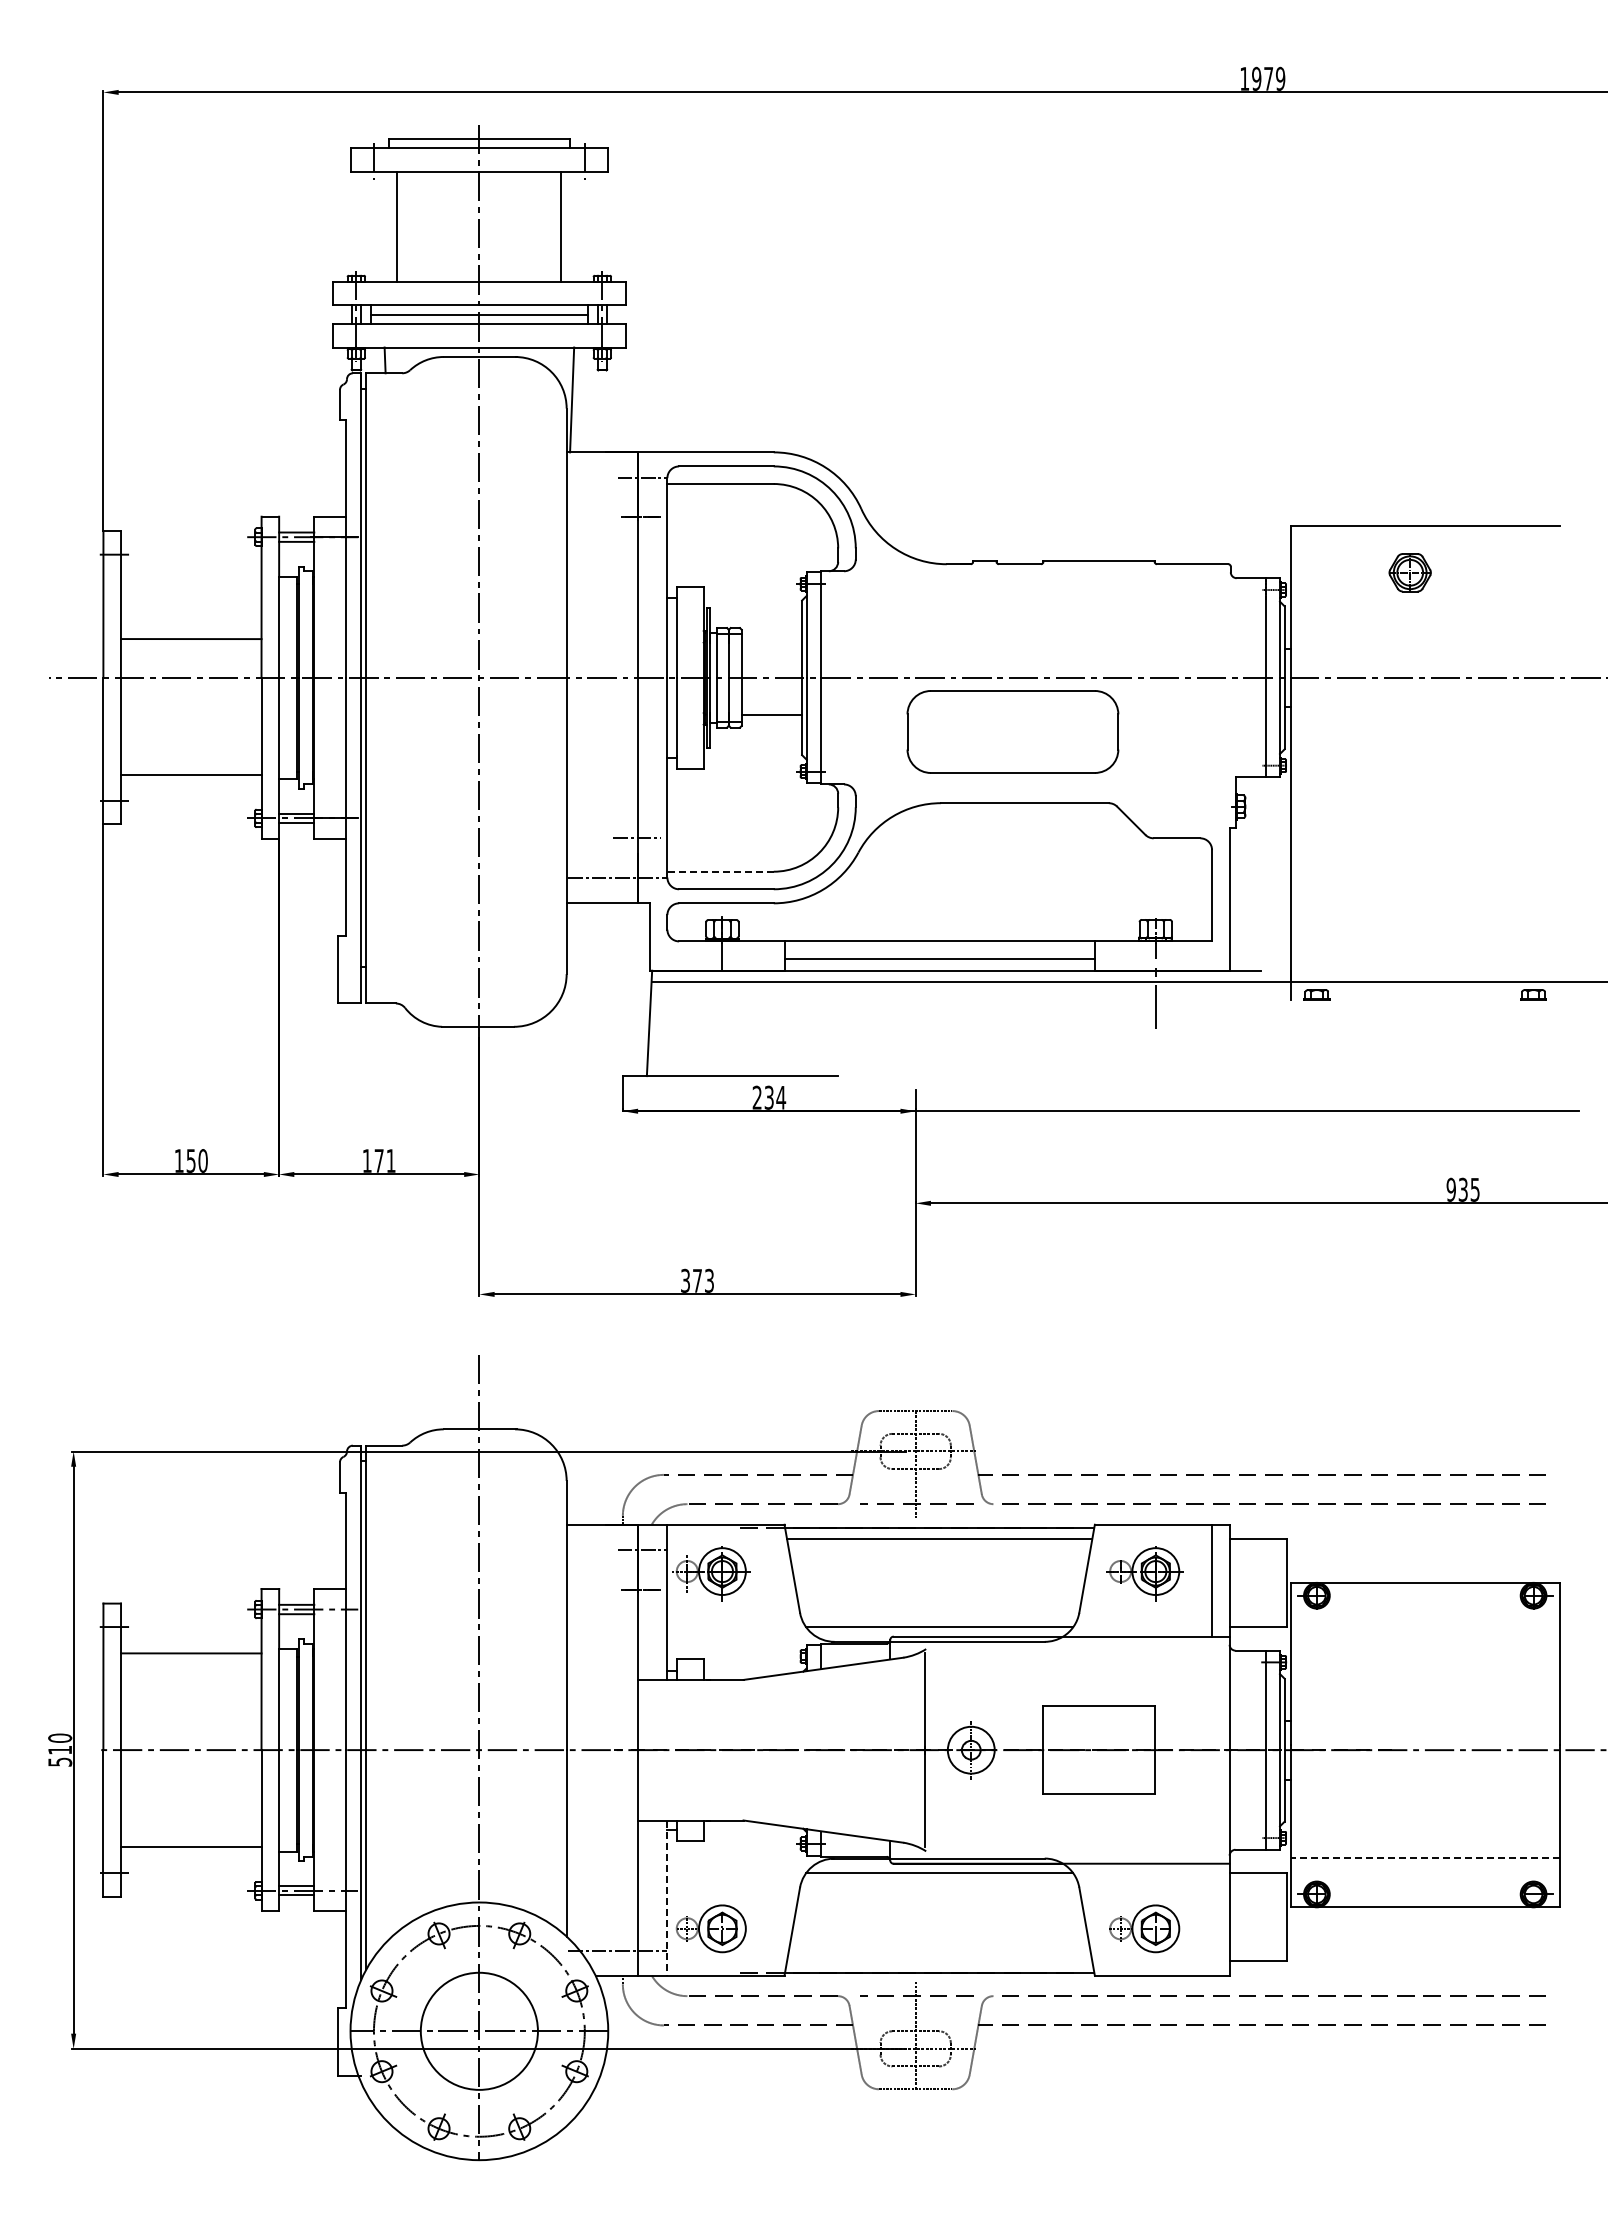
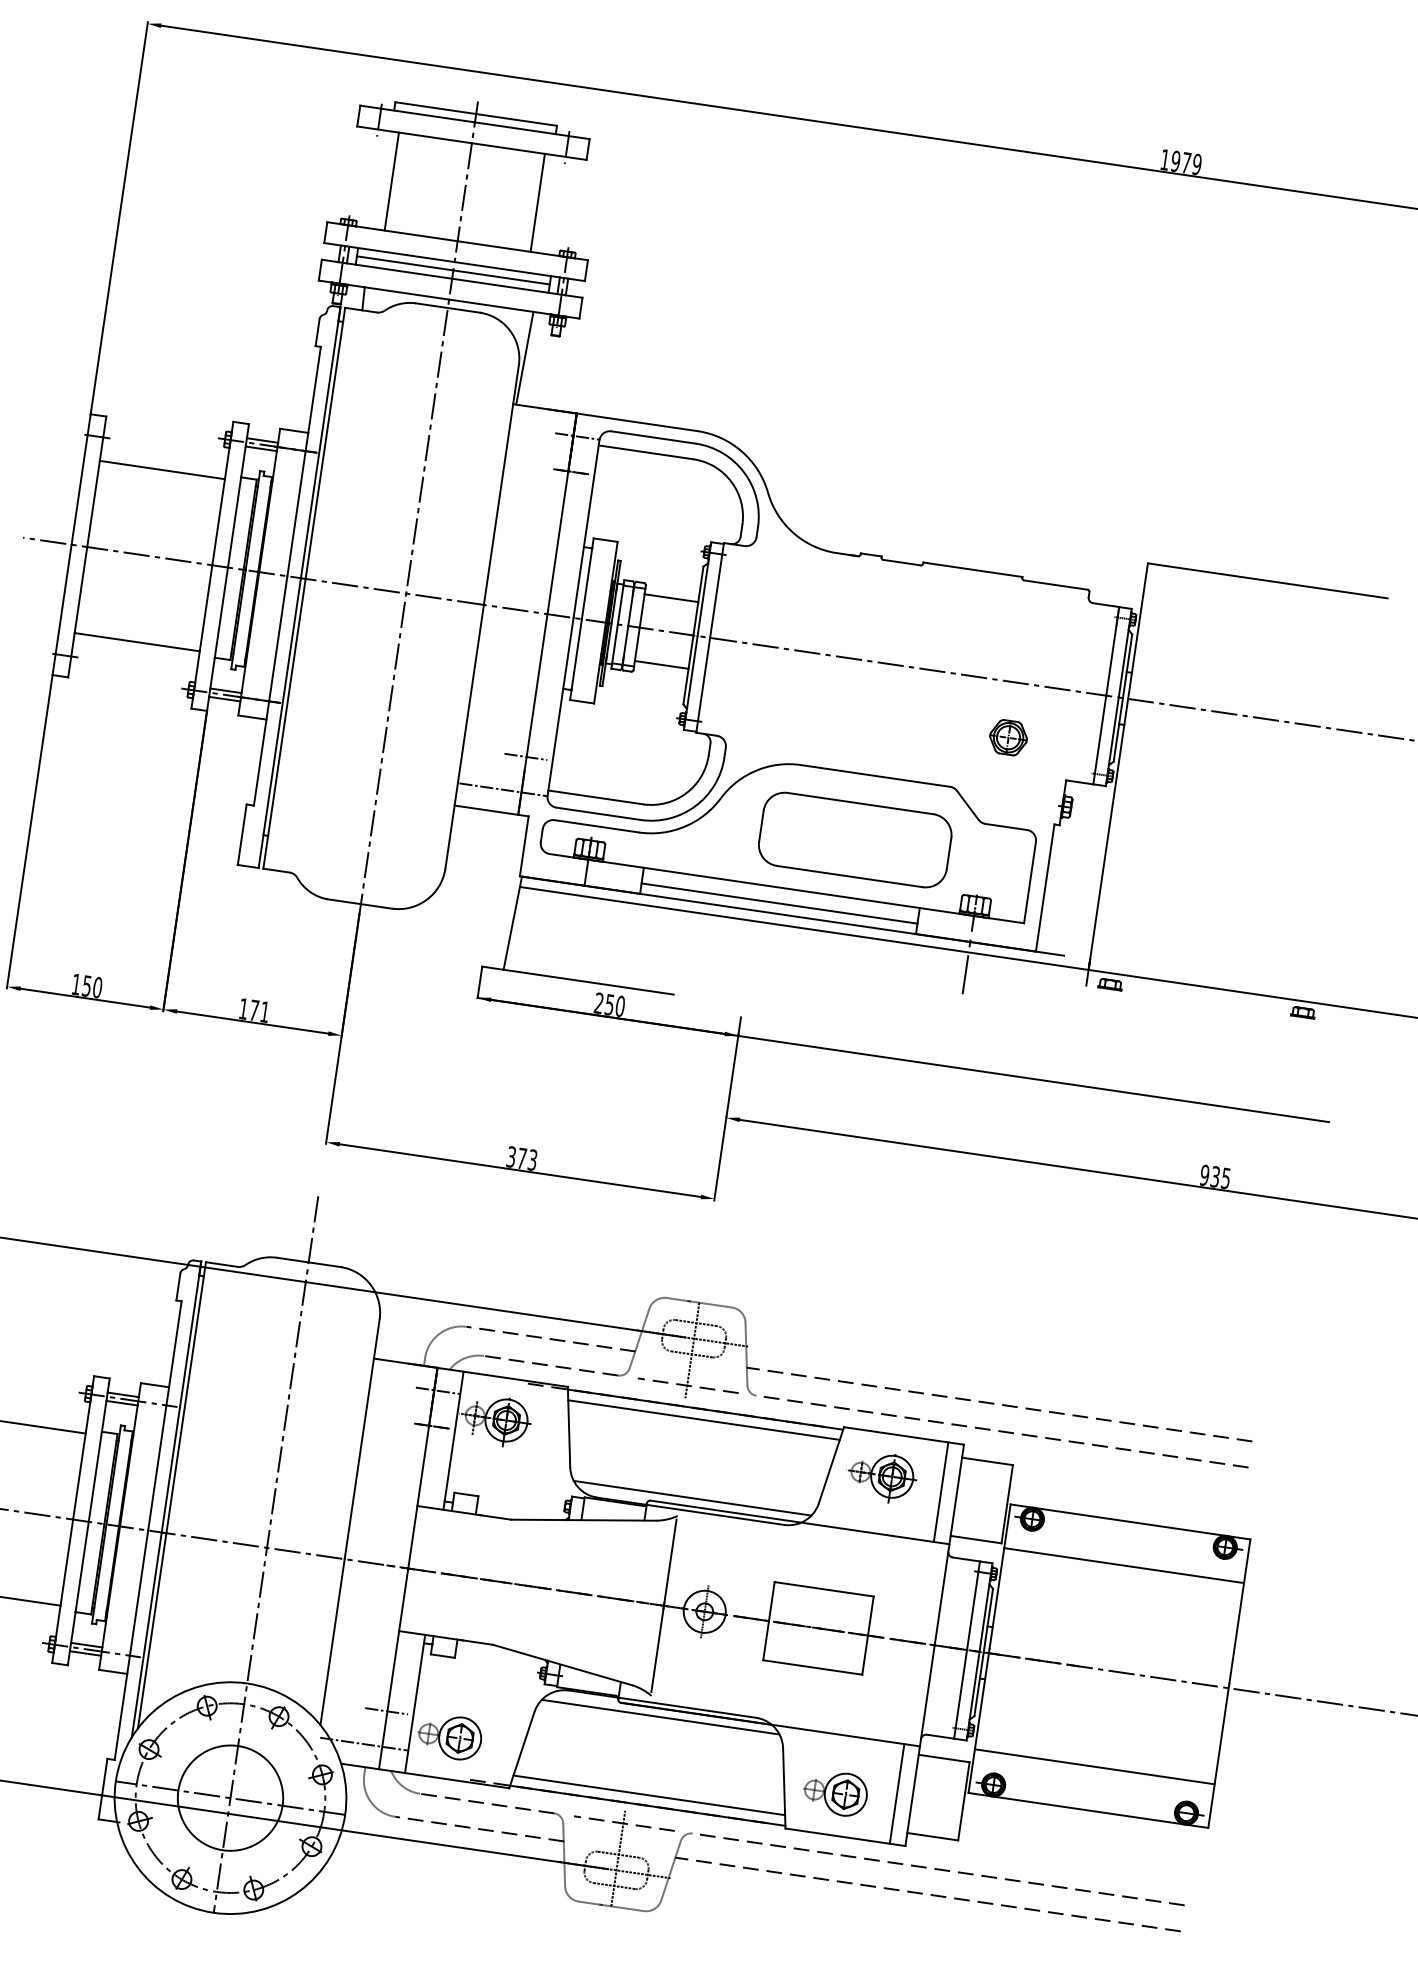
part: (1409, 572) -> (1007, 737), moved
line: (191, 639) -> (162, 470), moved
line: (771, 640) -> (671, 598), added
part: (1012, 731) -> (854, 839), moved
line: (720, 871) -> (595, 797), dashed -> solid
text: (775, 1097) -> (615, 1005), 234 -> 250
line: (1424, 1632) -> (1123, 1565), added
line: (1425, 1858) -> (1094, 1767), dashed -> solid
line: (667, 1898) -> (415, 1704), dashed -> solid
line: (637, 1910) -> (386, 1711), added
line: (1212, 1919) -> (897, 1793), added
line: (939, 1961) -> (649, 1795), added

